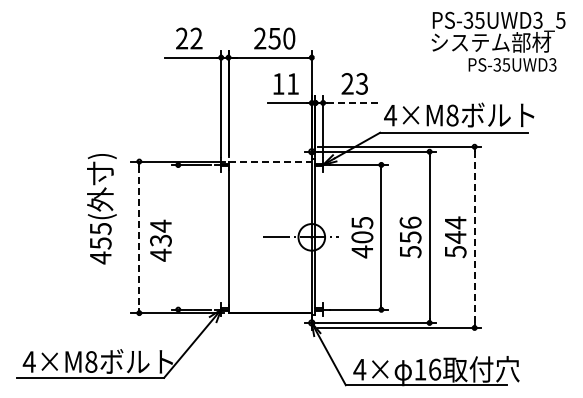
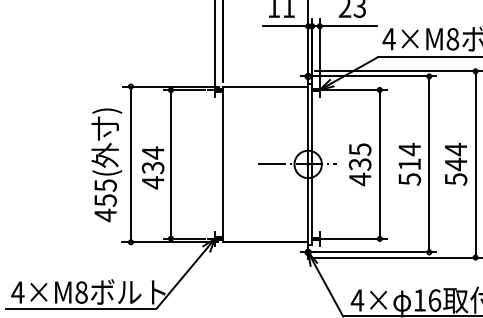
line: (352, 102) -> (350, 25), dashed -> solid
line: (270, 161) -> (265, 86), dashed -> solid
text: (101, 209) -> (106, 165), moved
text: (410, 229) -> (409, 156), 556 -> 514
line: (139, 237) -> (131, 164), dashed -> solid
line: (178, 237) -> (171, 164), added
text: (362, 237) -> (360, 164), 405 -> 435
line: (474, 237) -> (475, 164), dashed -> solid

